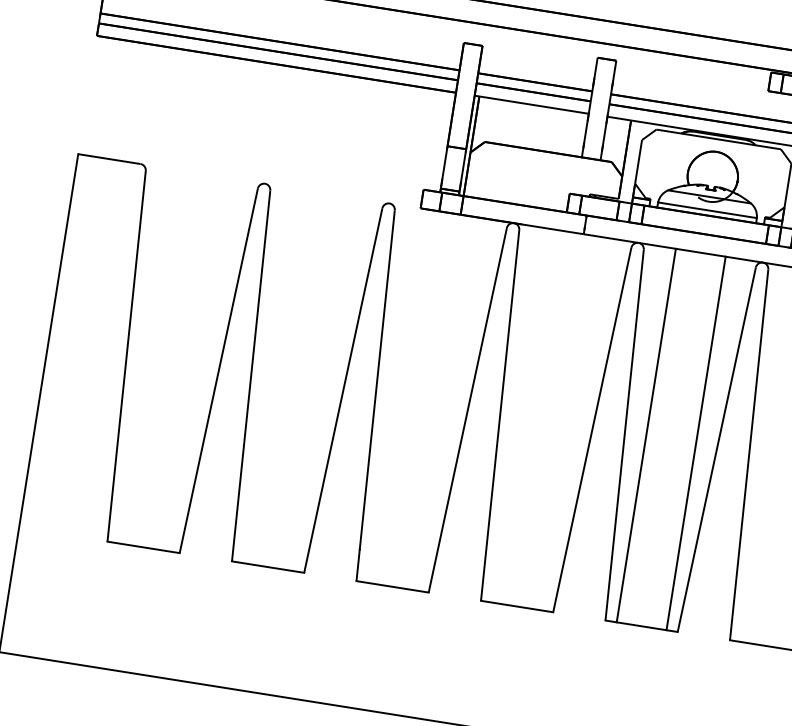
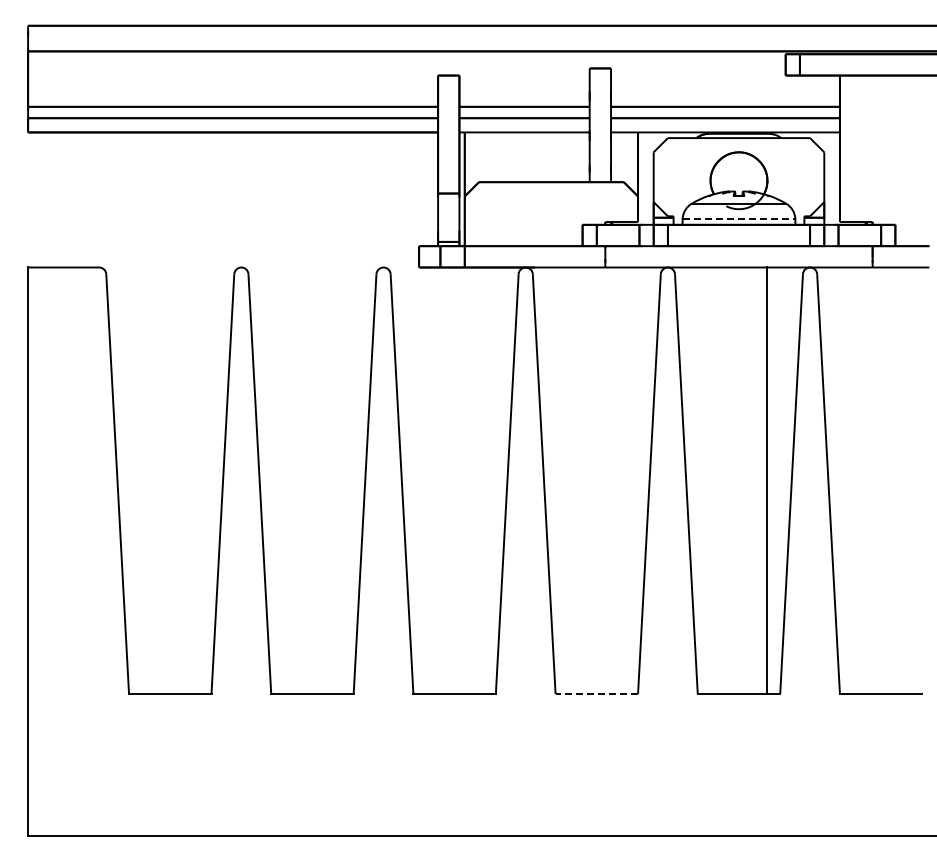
line: (708, 209) -> (739, 218), solid -> dashed
line: (646, 435) -> (710, 480), removed
line: (516, 606) -> (596, 694), solid -> dashed

